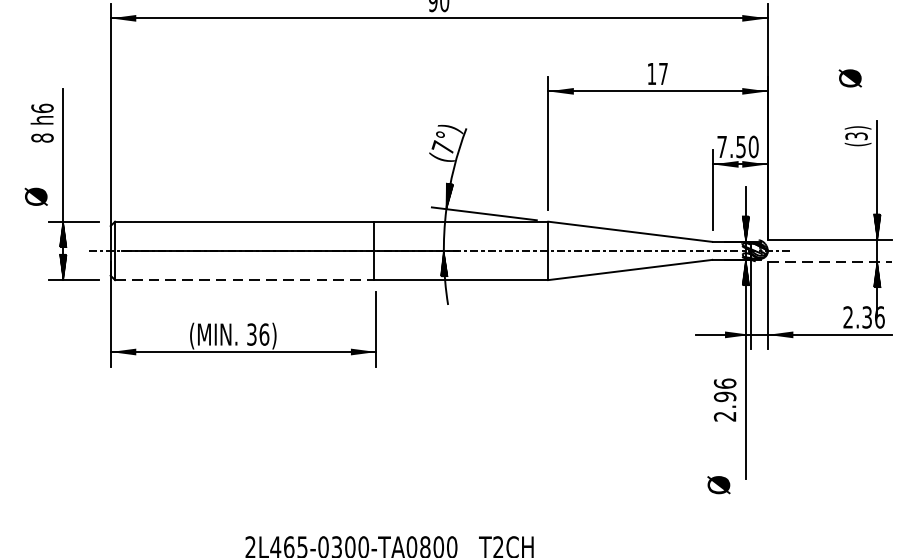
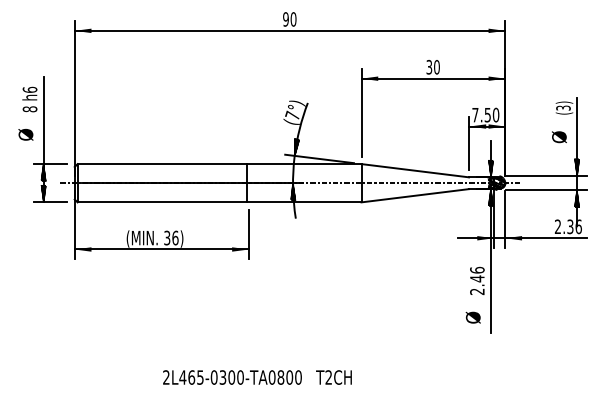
text: (656, 72) -> (432, 66), 17 -> 30
text: (850, 78) -> (559, 137), moved
text: (35, 196) -> (25, 134), moved
line: (830, 261) -> (546, 190), dashed -> solid
line: (244, 280) -> (162, 202), dashed -> solid
text: (725, 396) -> (477, 278), 2.96 -> 2.46
text: (717, 484) -> (472, 317), moved

